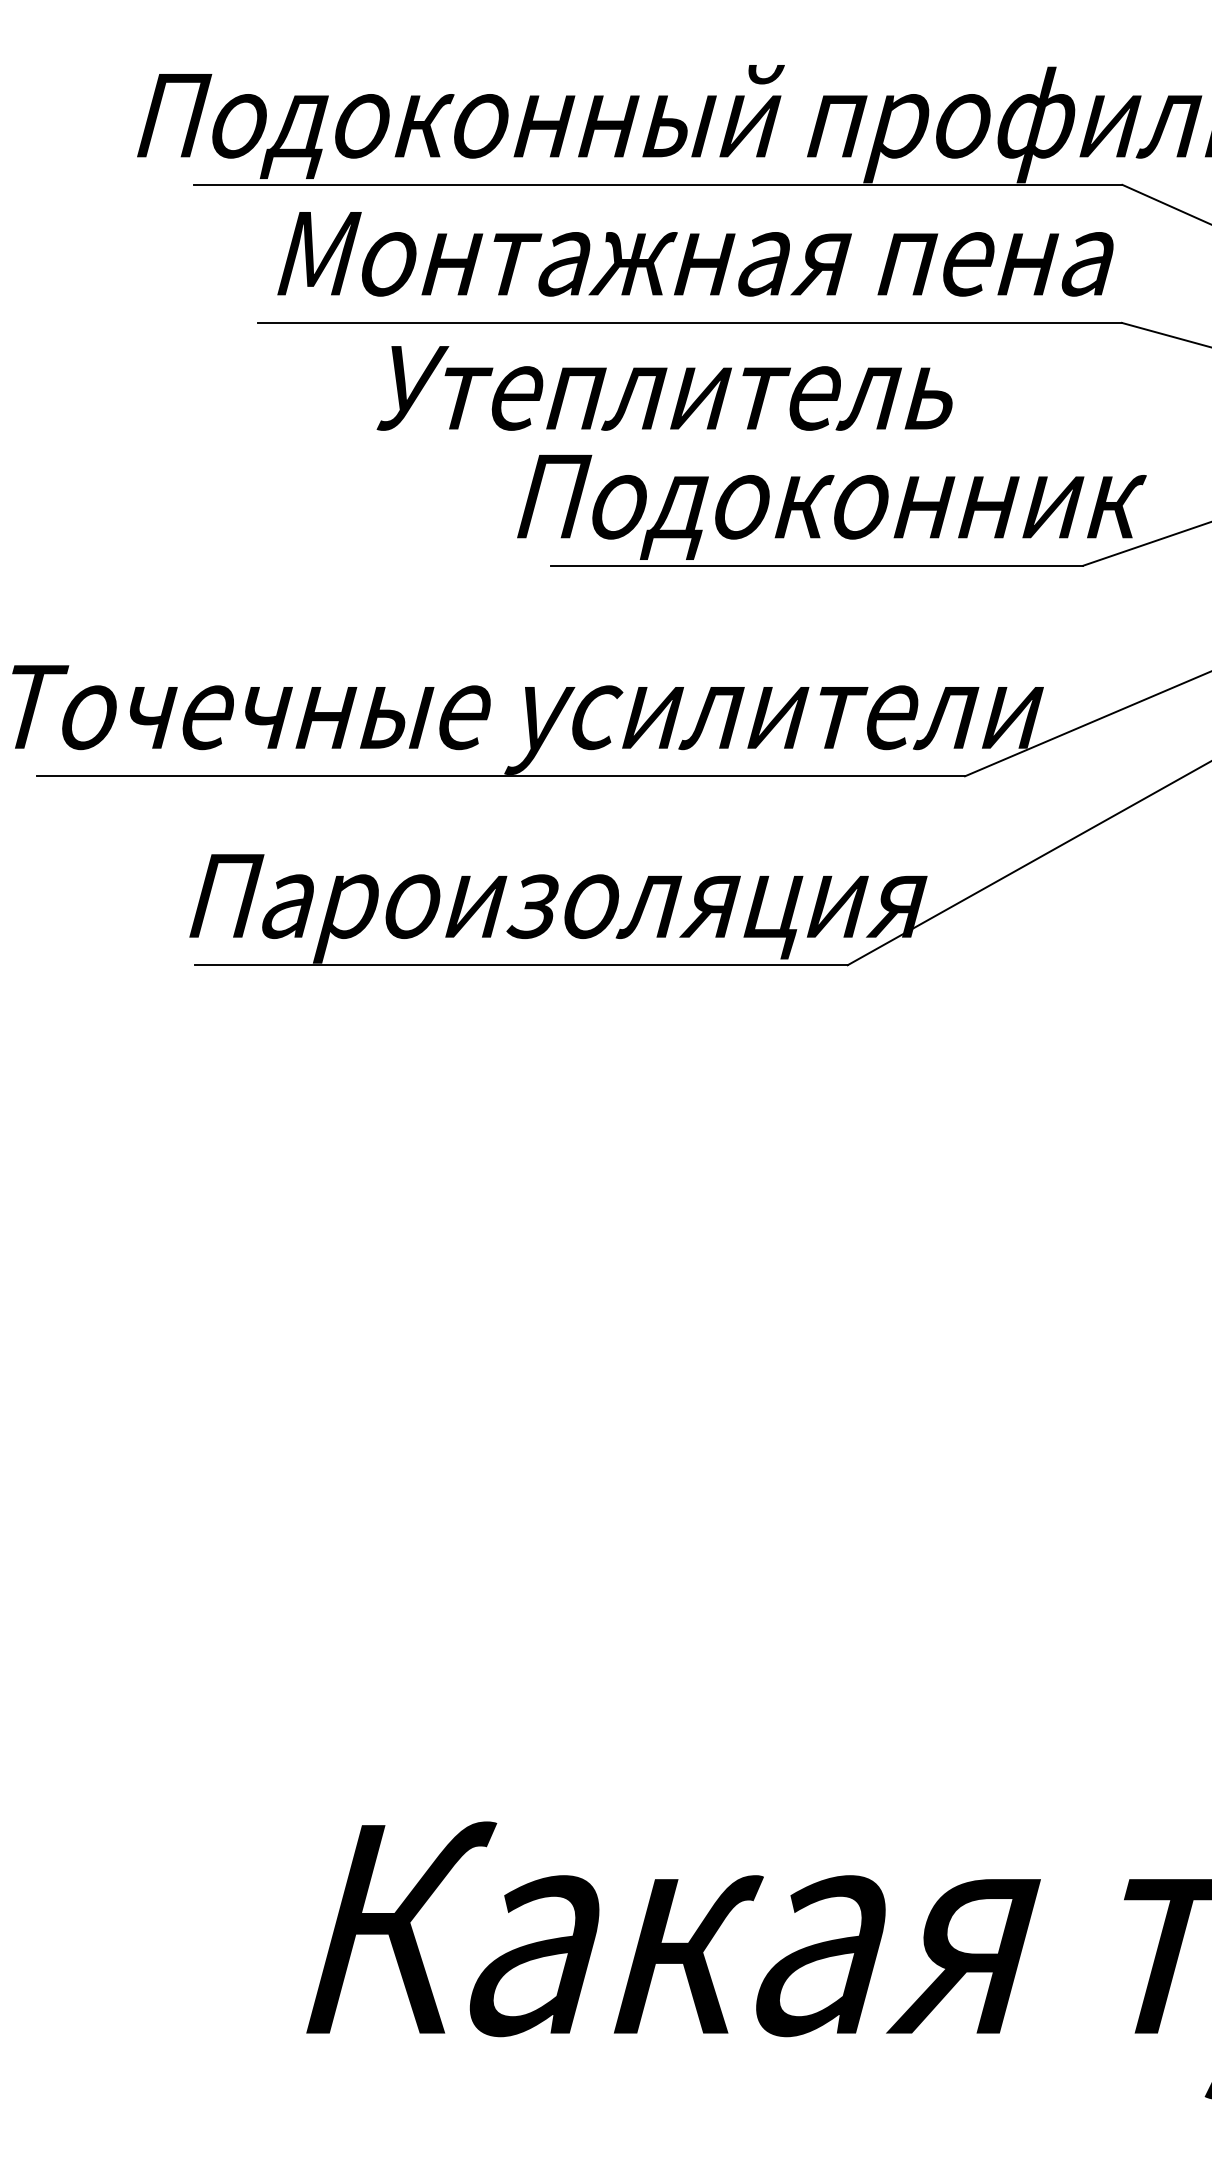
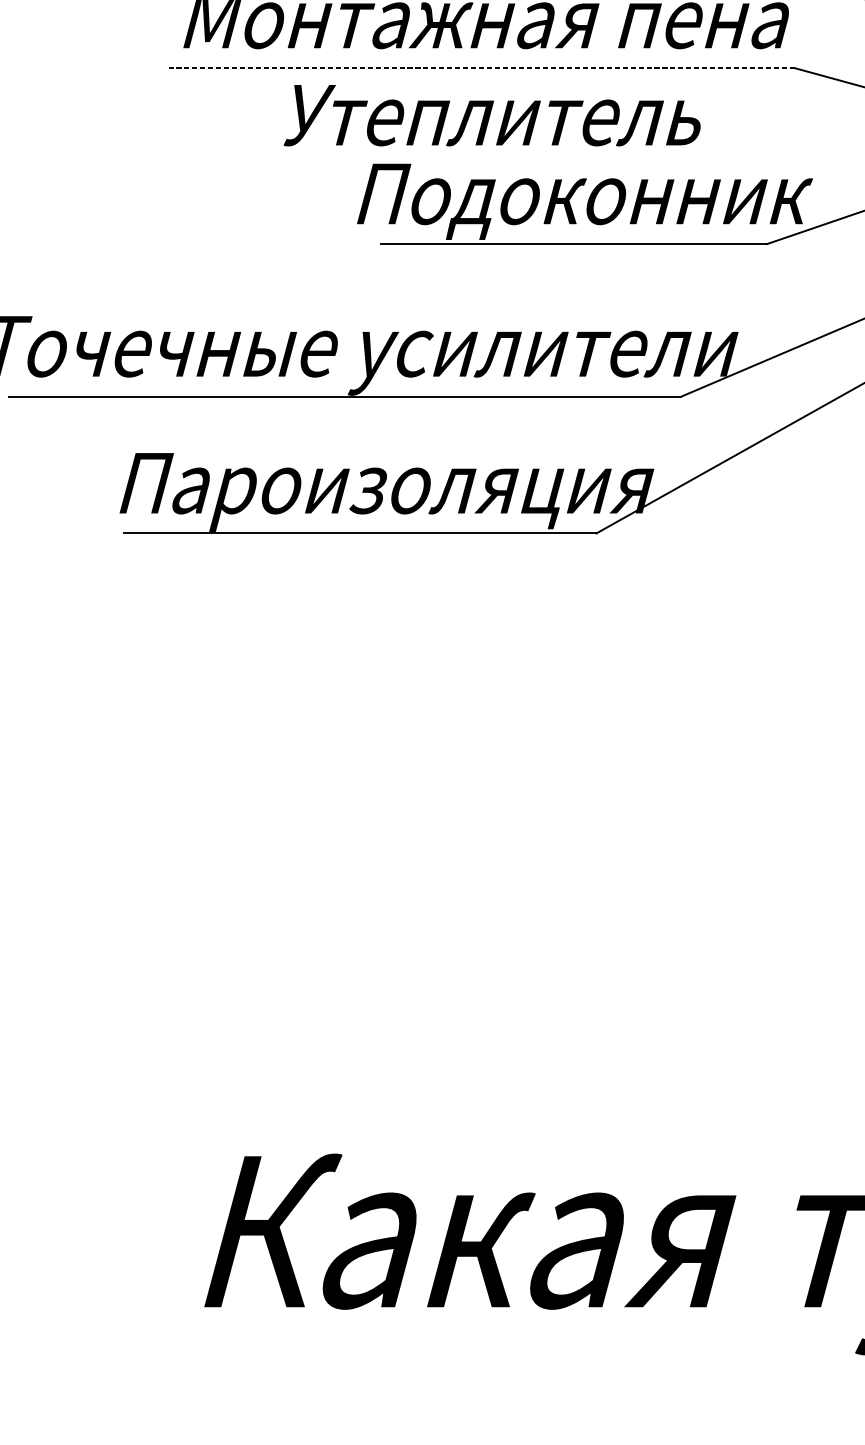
line: (689, 322) -> (481, 67), solid -> dashed
text: (664, 388) -> (491, 115), moved

